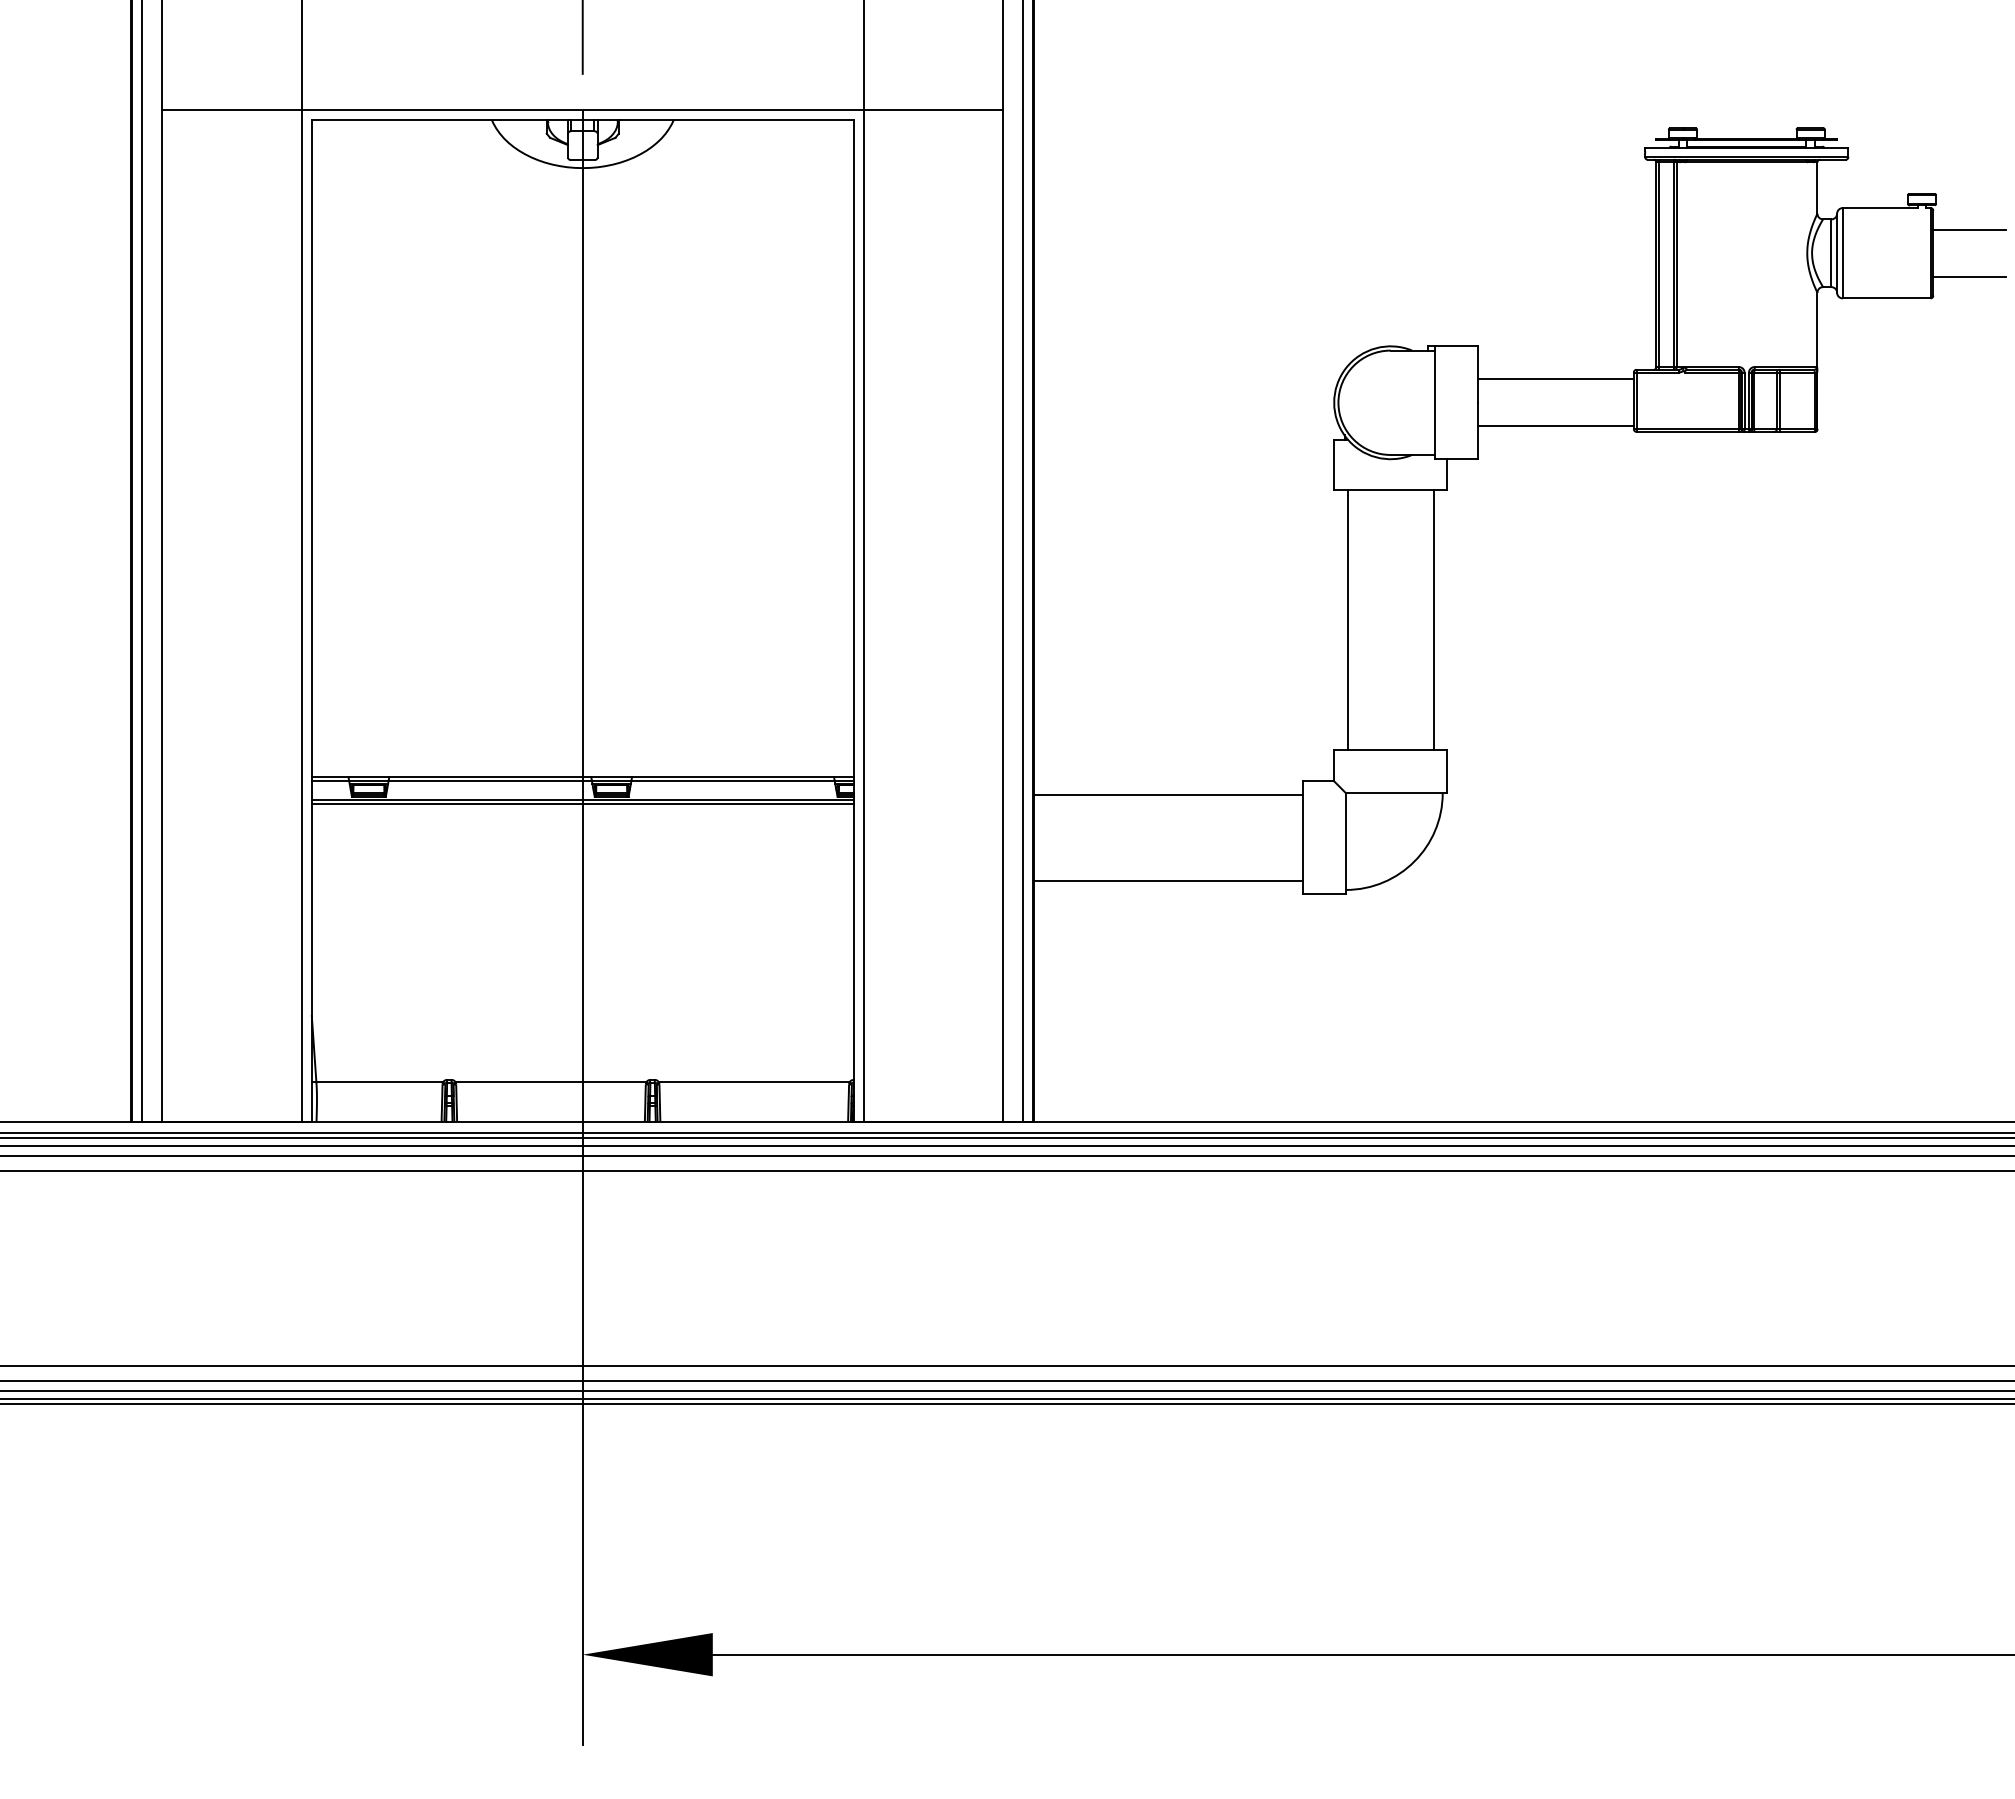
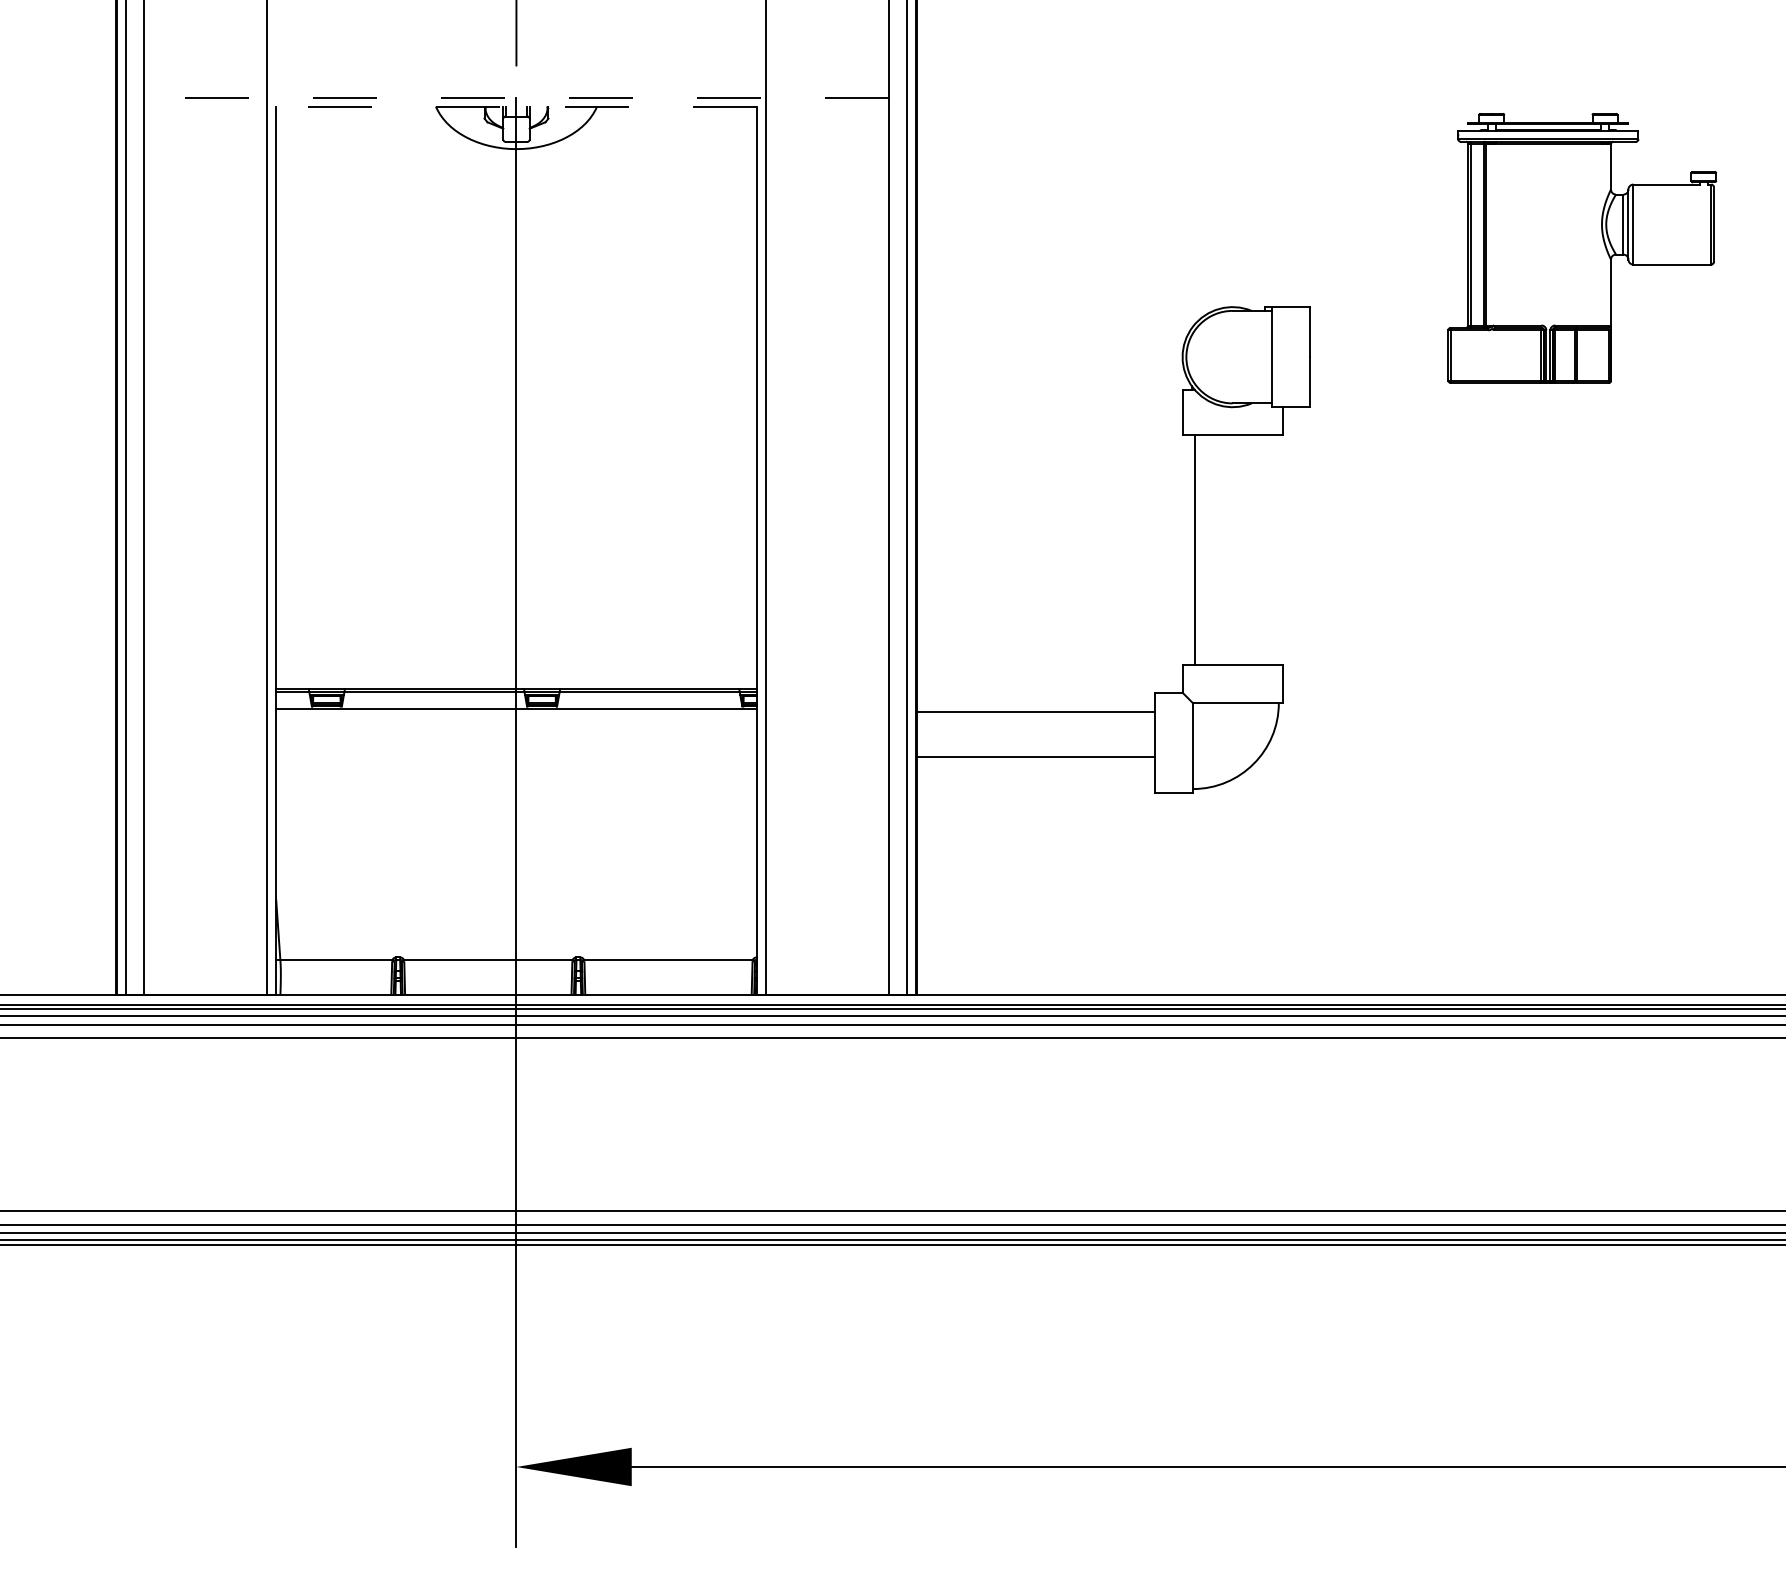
line: (582, 110) -> (516, 98), solid -> dashed
line: (582, 120) -> (516, 106), solid -> dashed
line: (1969, 229) -> (1745, 203), removed
line: (1969, 276) -> (1745, 245), removed
line: (1555, 379) -> (1378, 336), removed
line: (1555, 426) -> (1378, 378), removed
line: (1433, 620) -> (1270, 550), removed
line: (1168, 794) -> (1035, 756), moved
line: (582, 803) -> (516, 712), removed
line: (1168, 880) -> (1035, 711), moved

